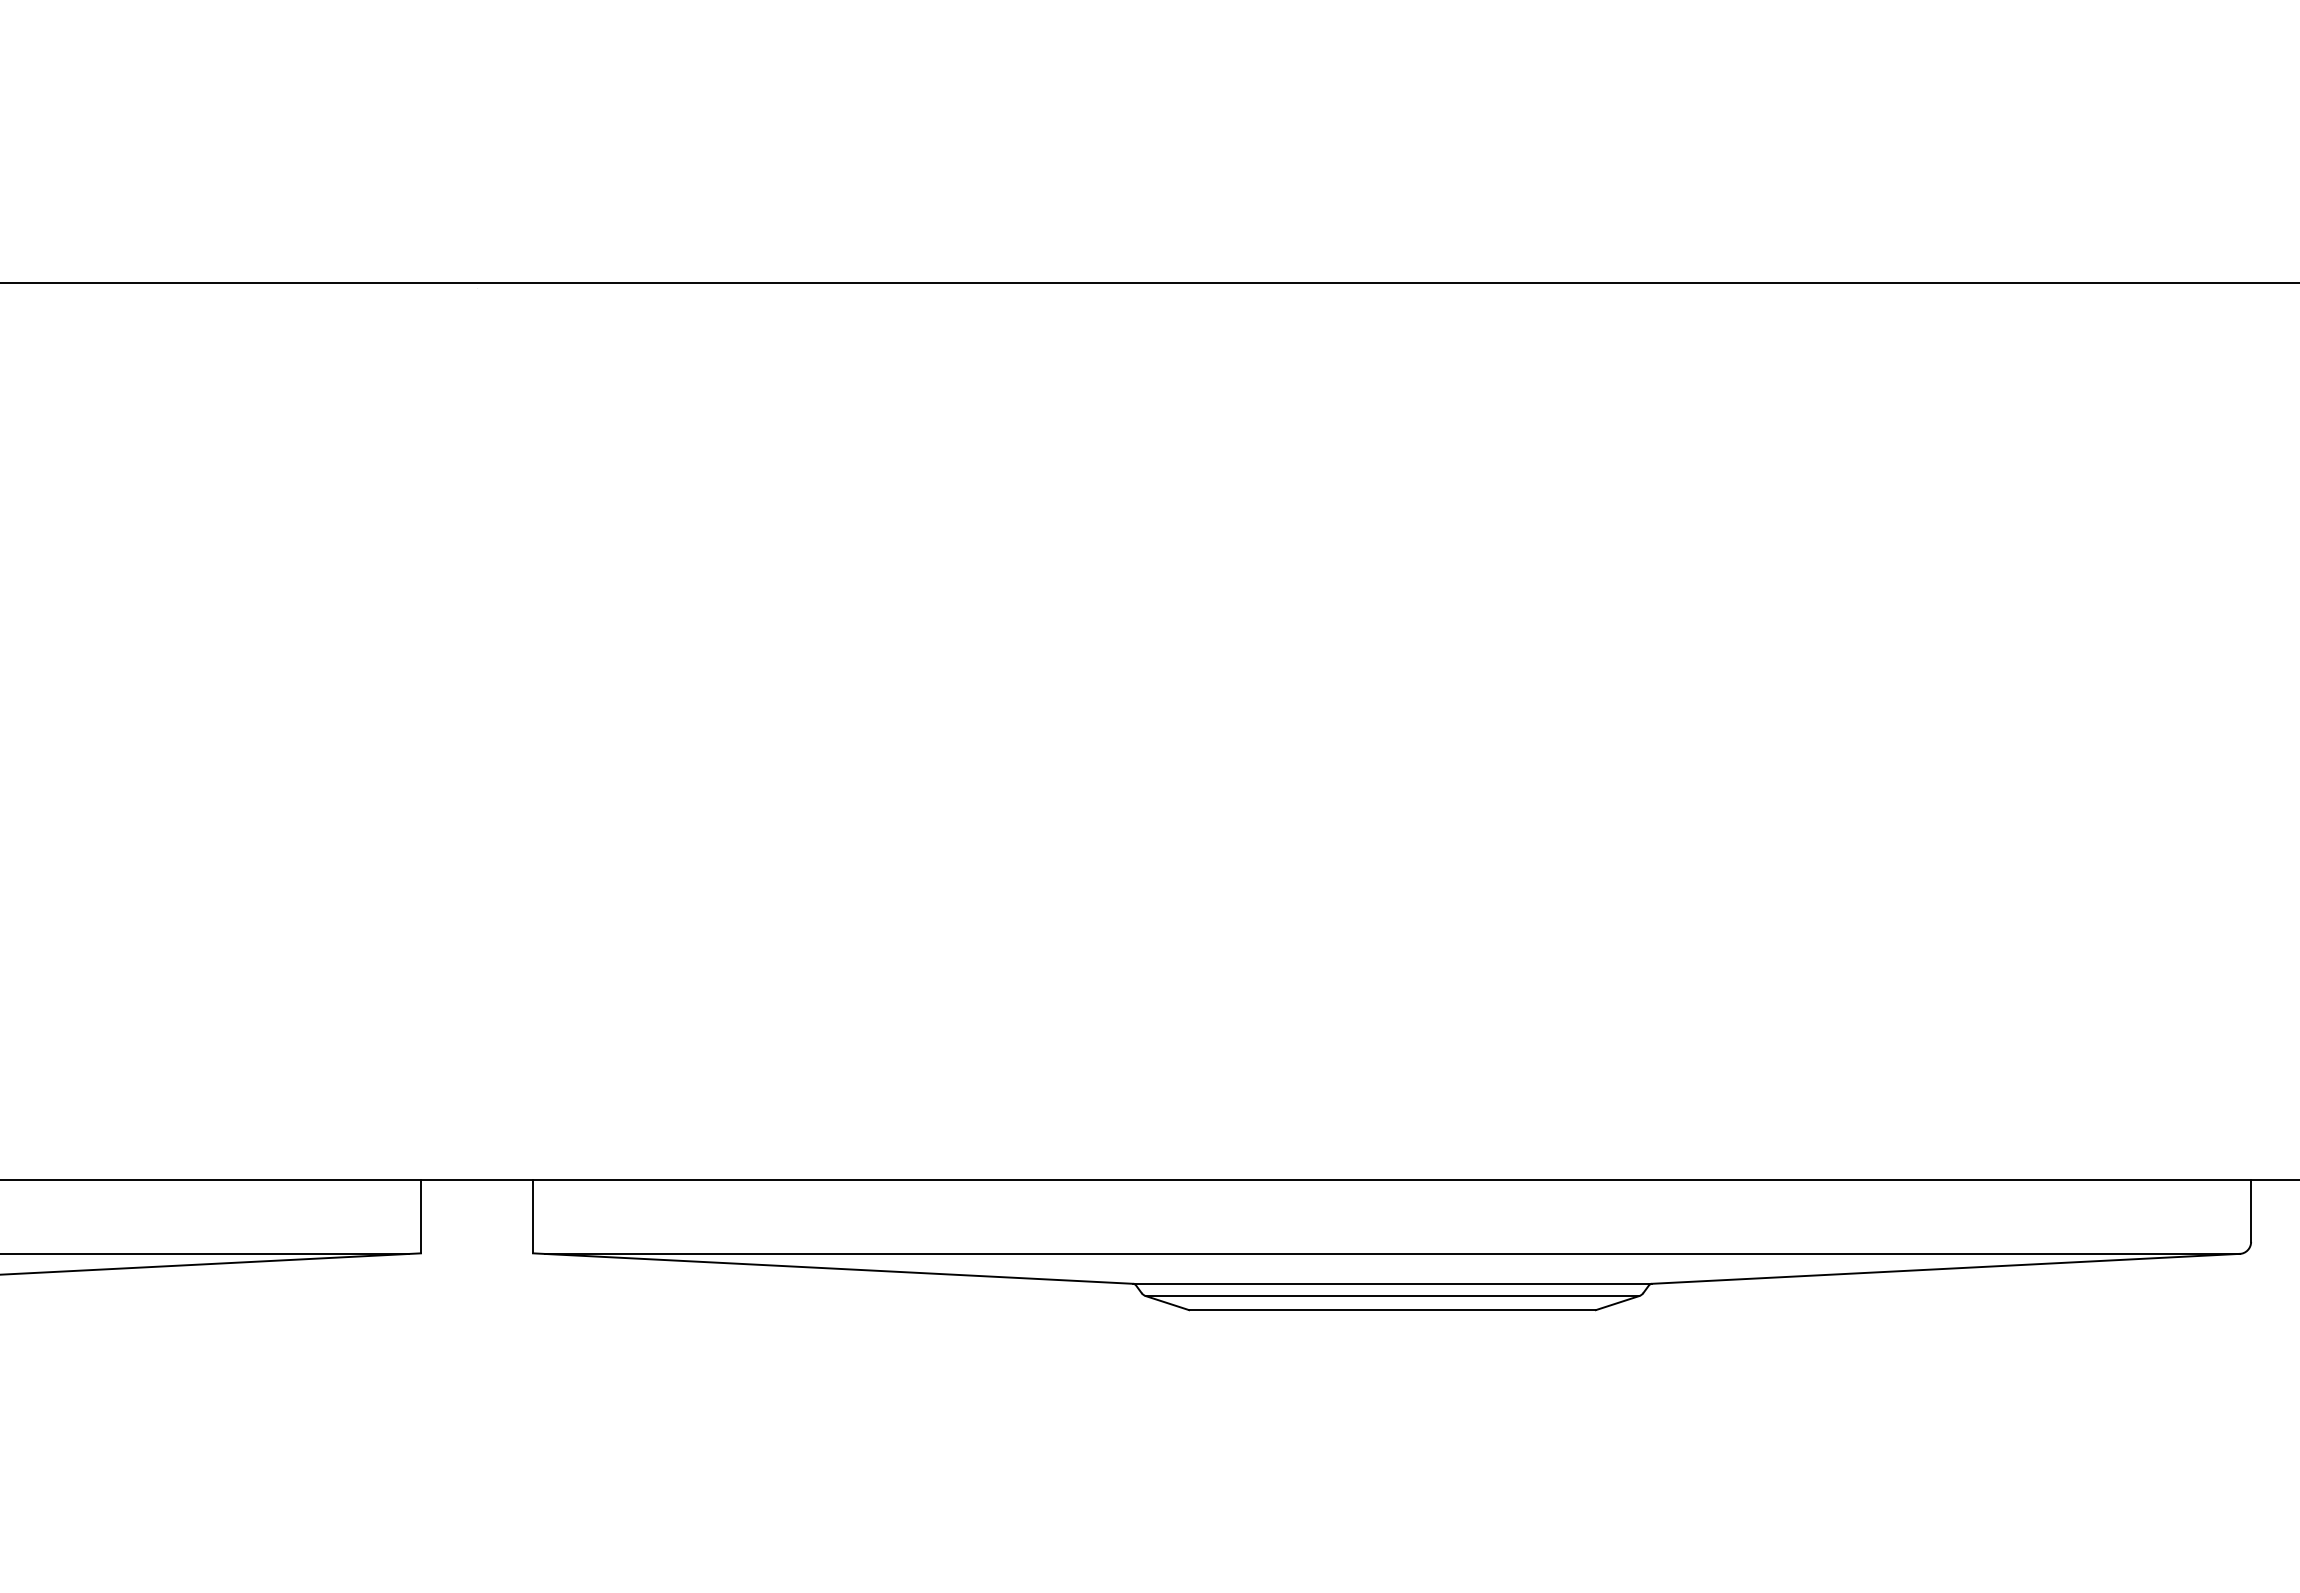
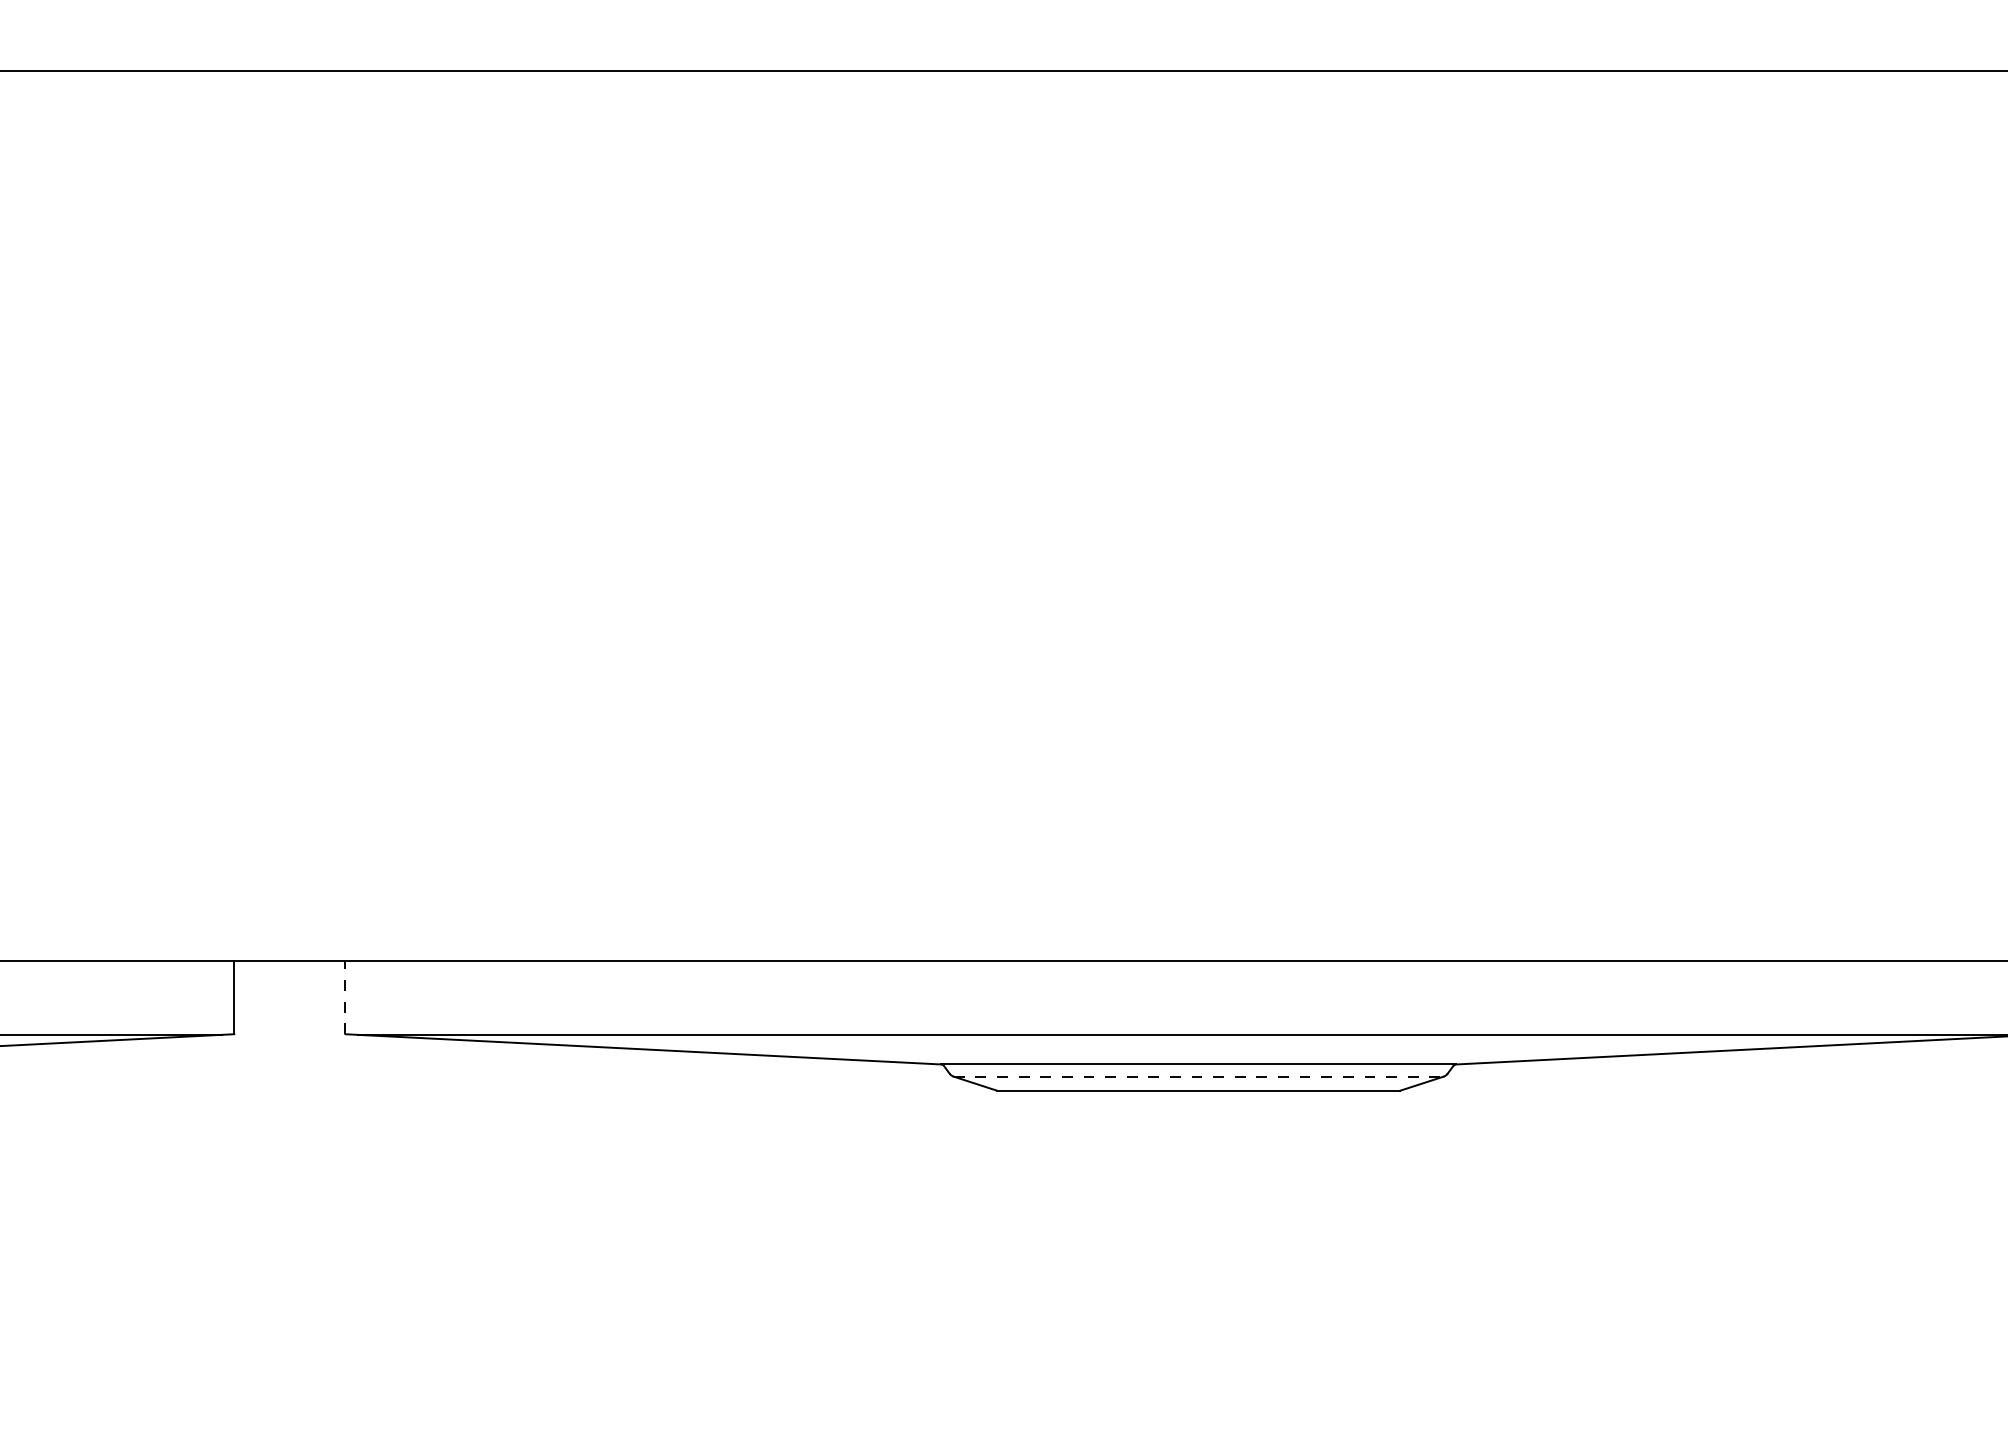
line: (533, 1216) -> (345, 997), solid -> dashed
line: (1392, 1296) -> (1198, 1077), solid -> dashed

